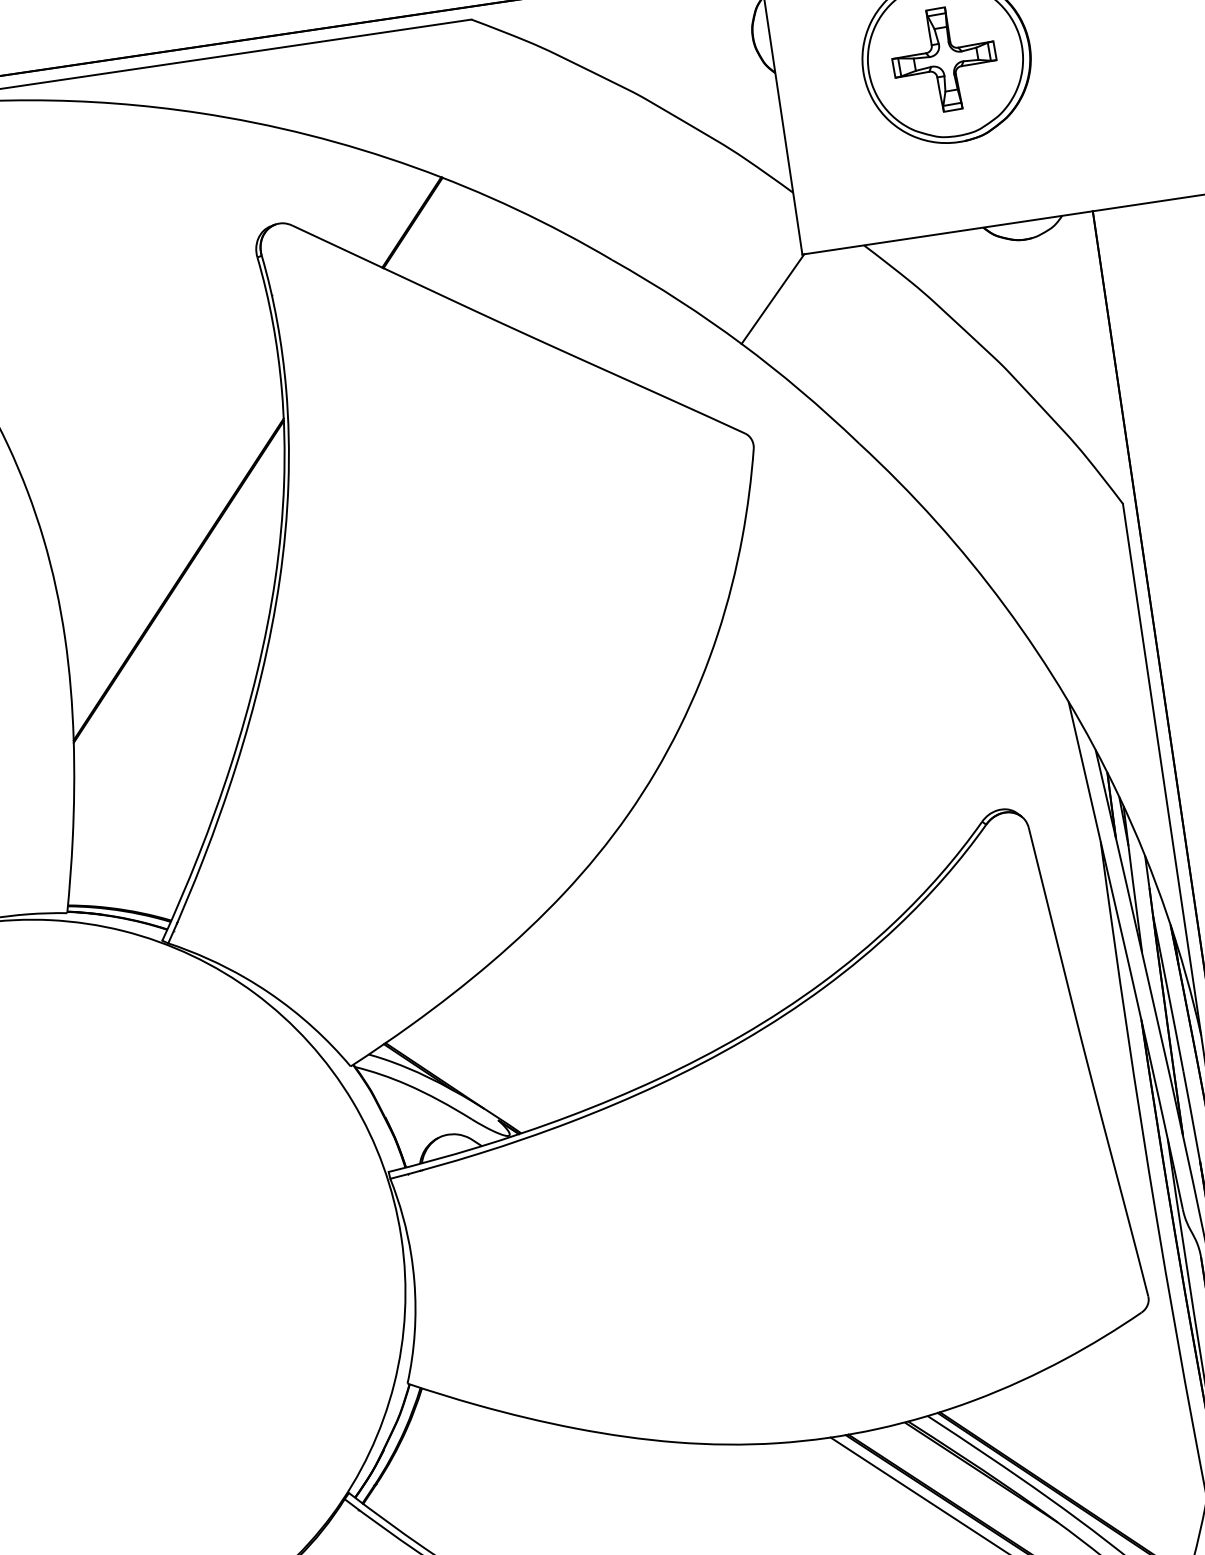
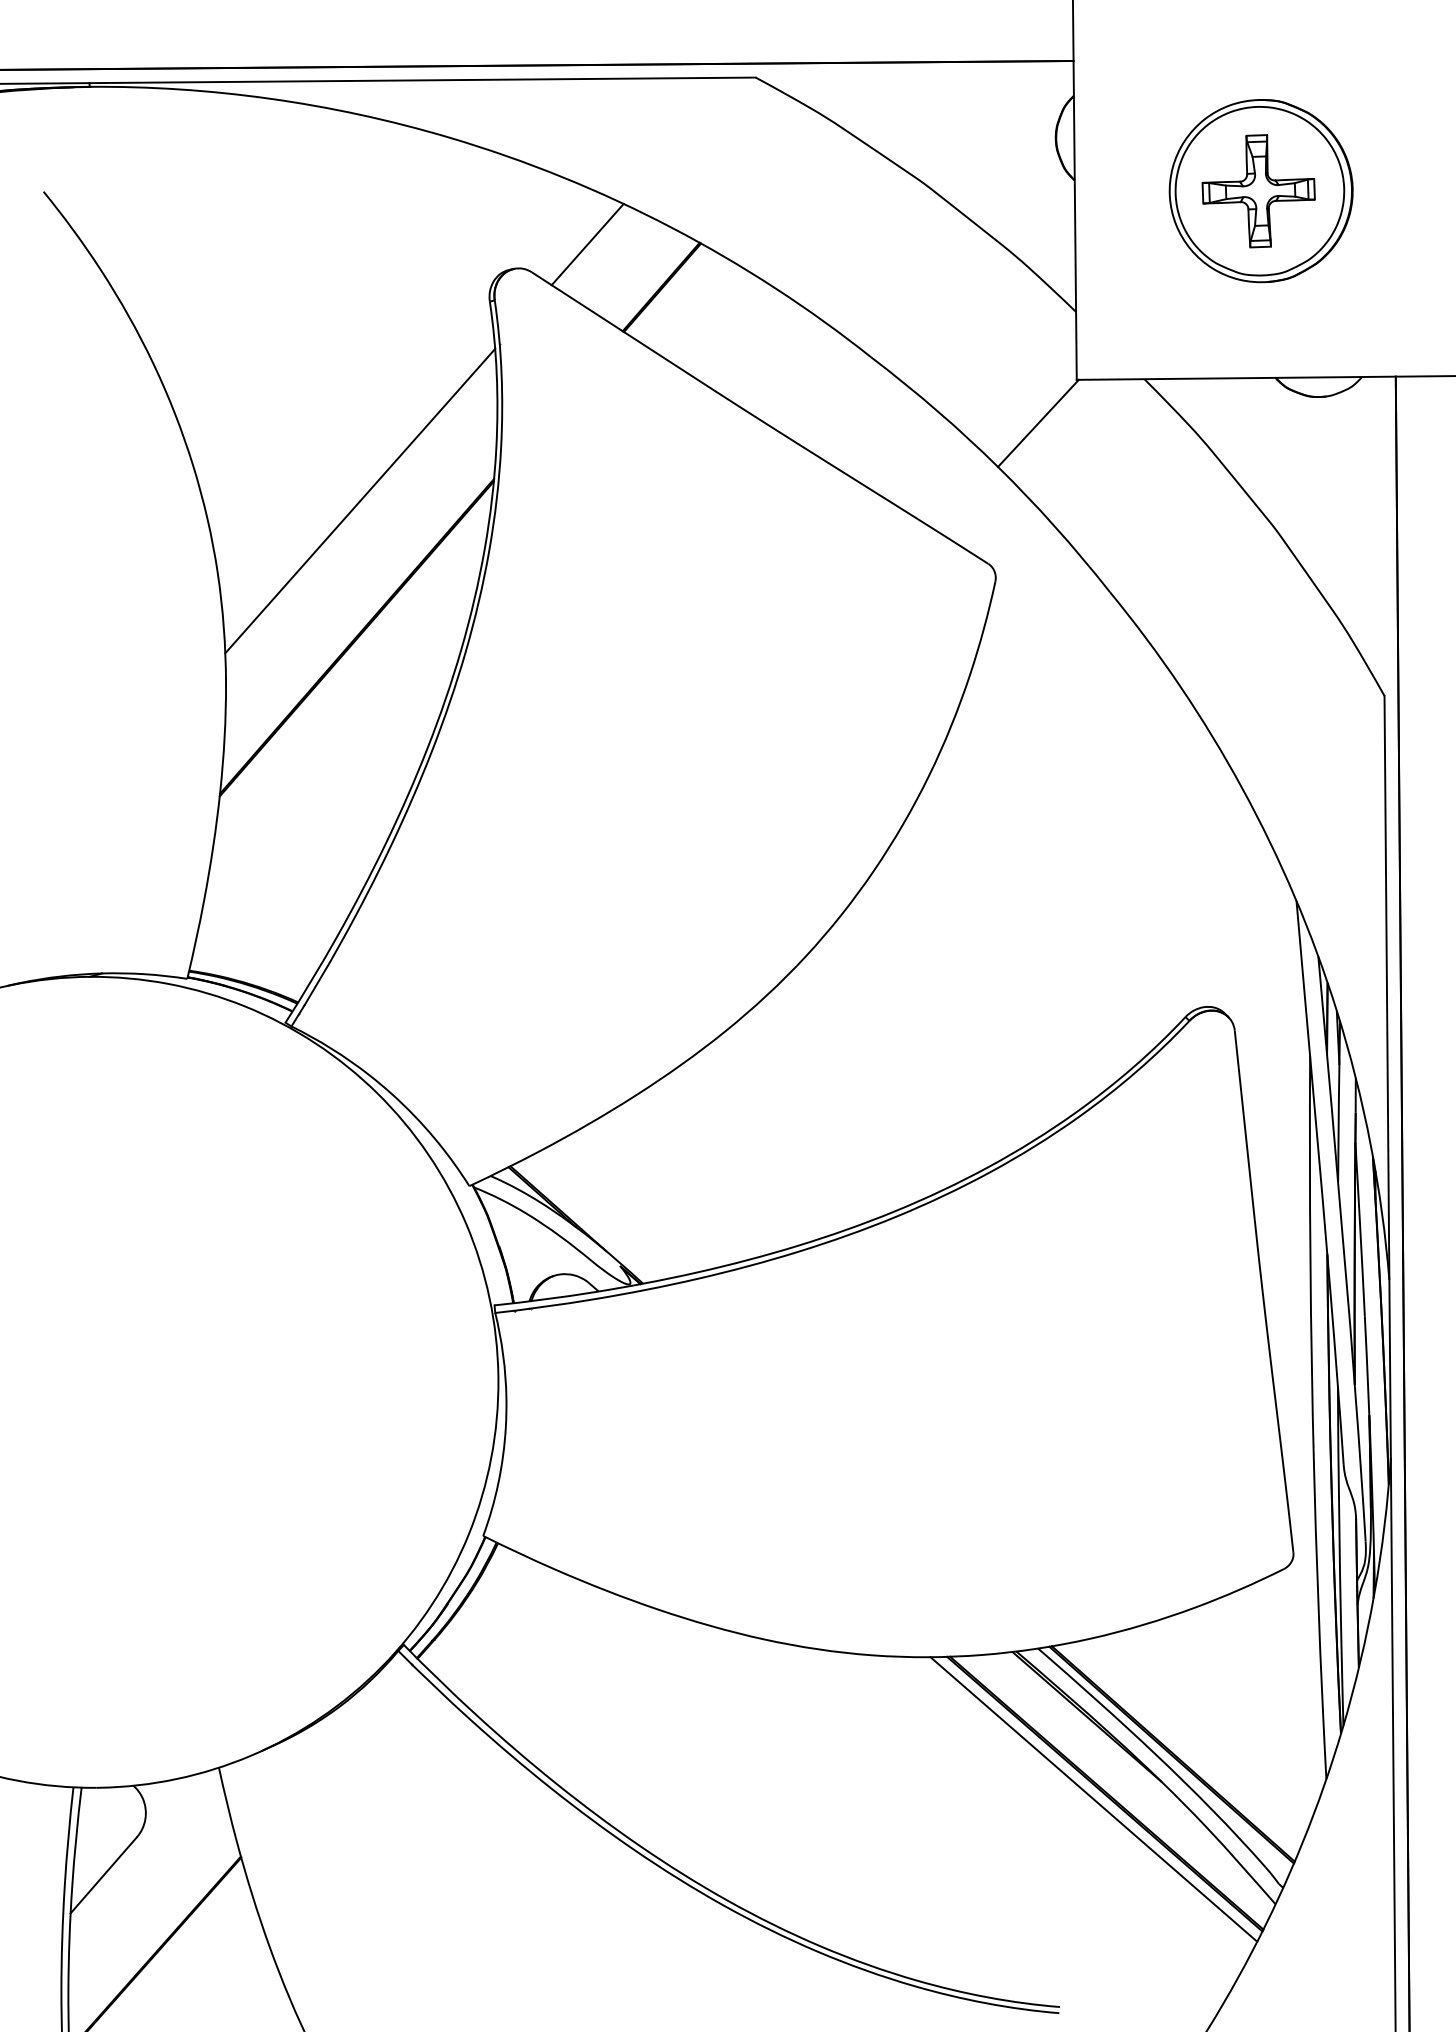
line: (339, 193) -> (587, 244), added
line: (164, 455) -> (360, 500), added

